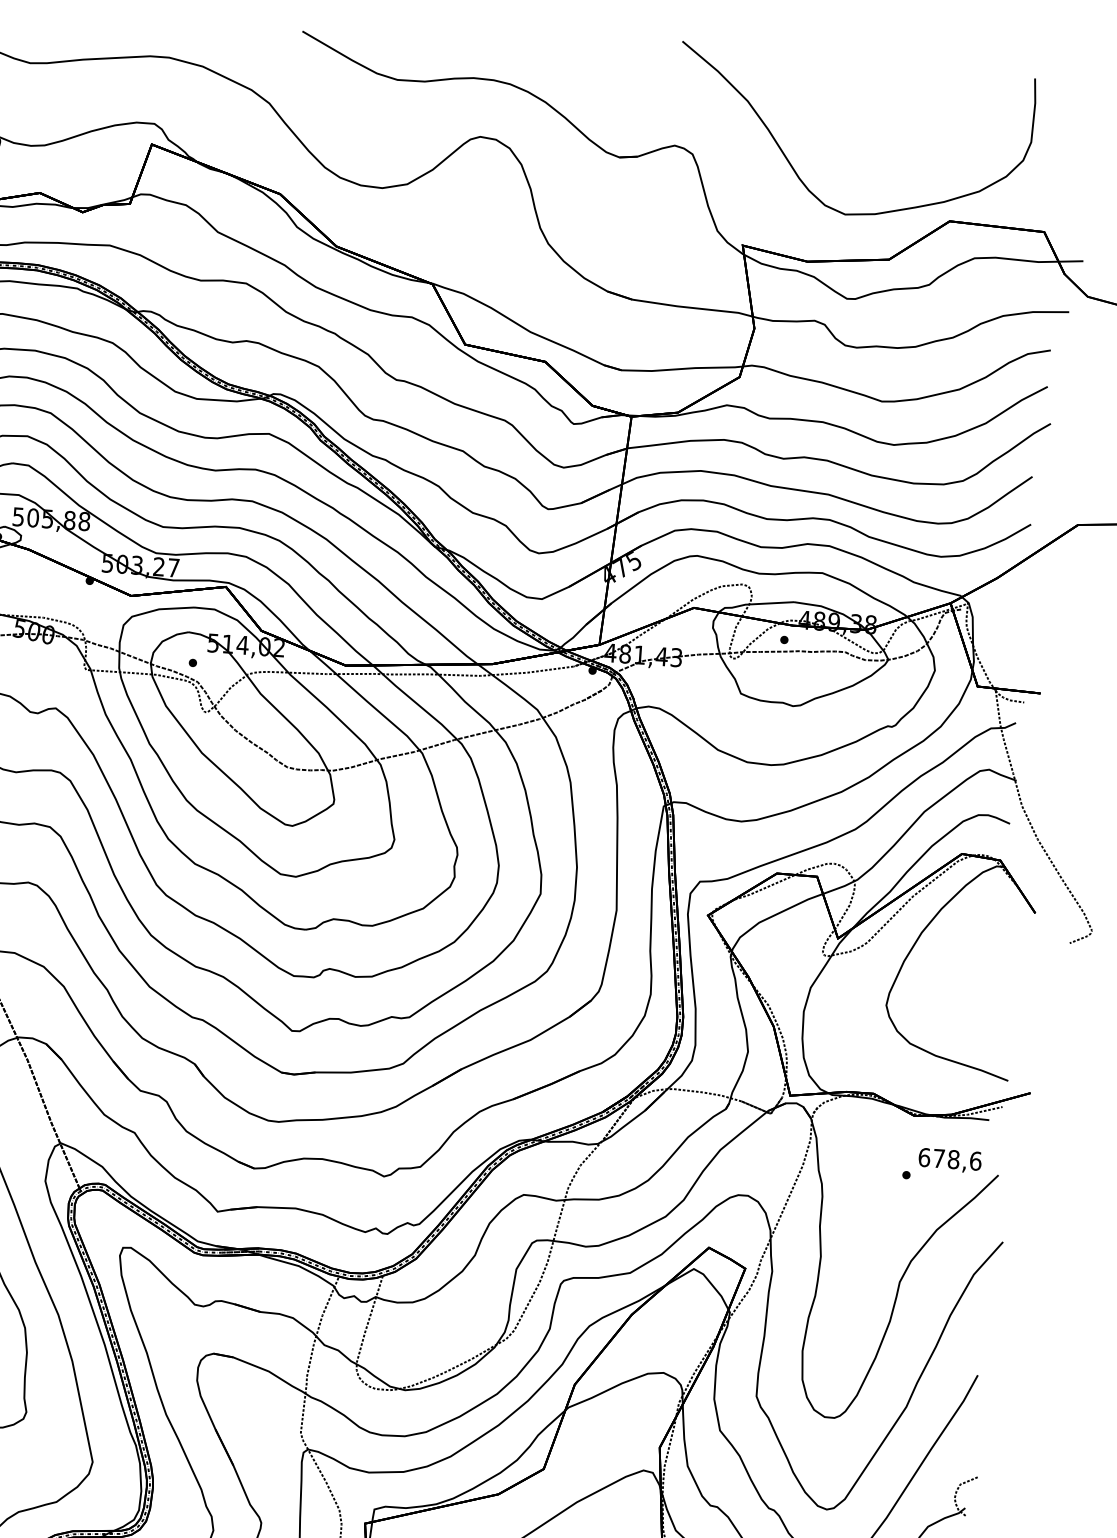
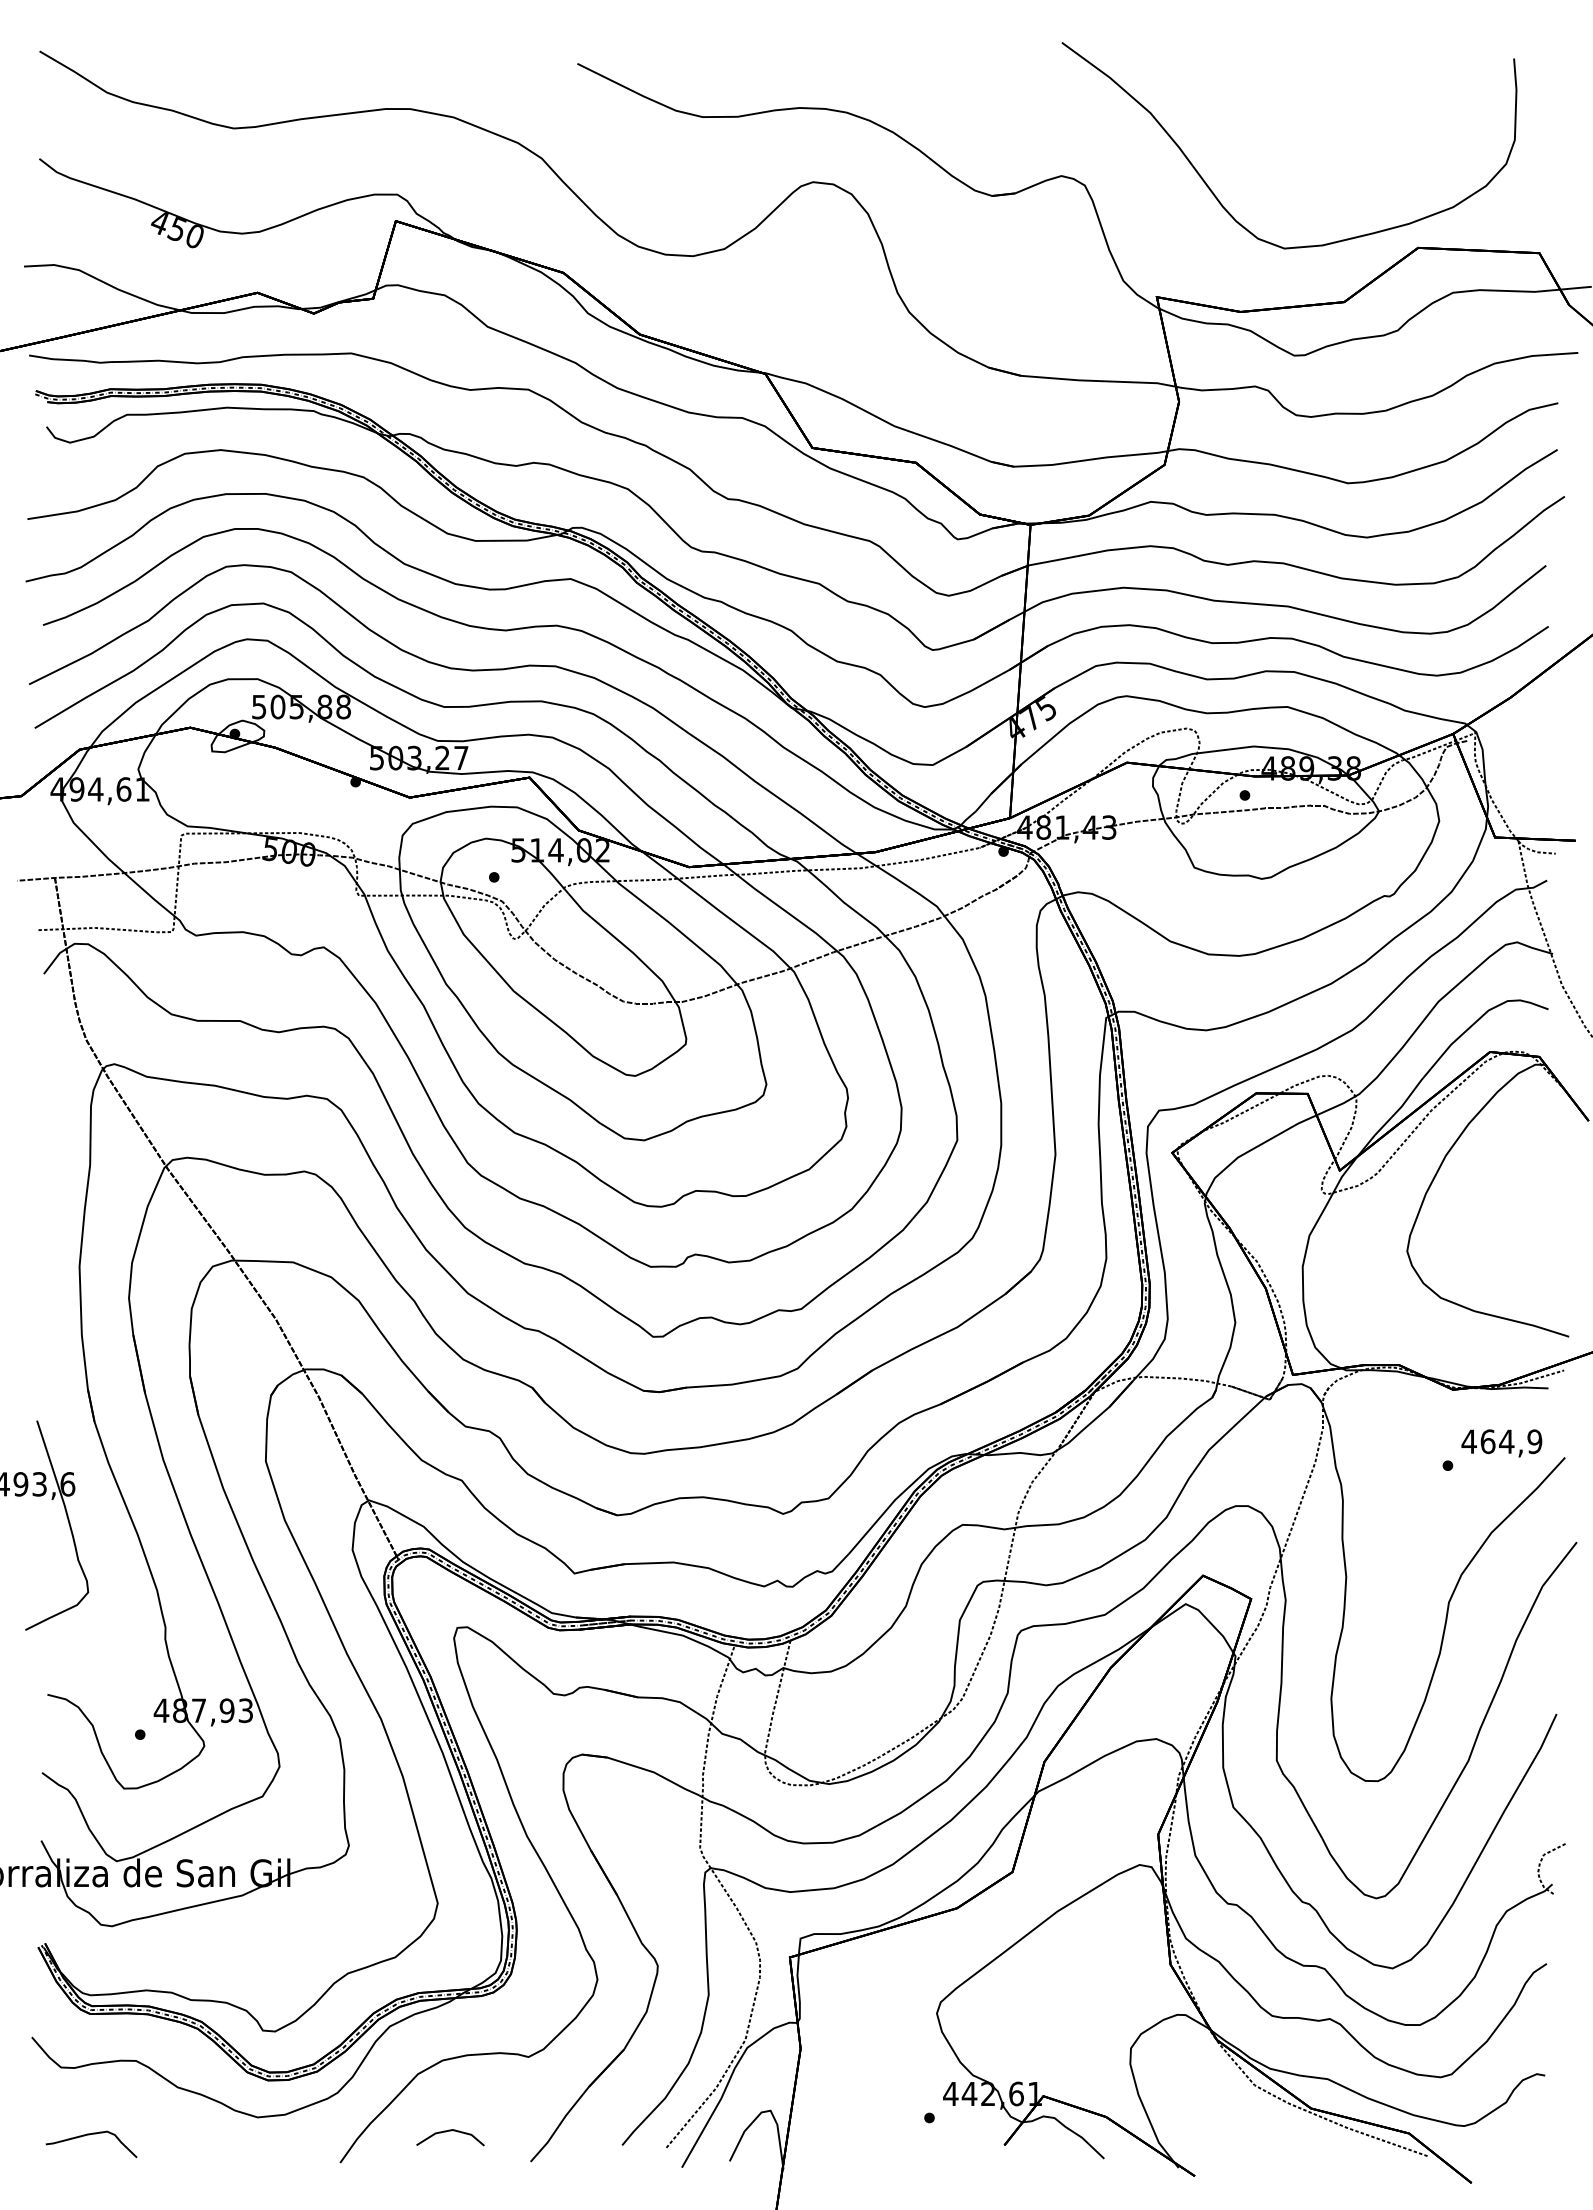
text: (949, 1159) -> (1501, 1441), 678,6 -> 464,9

